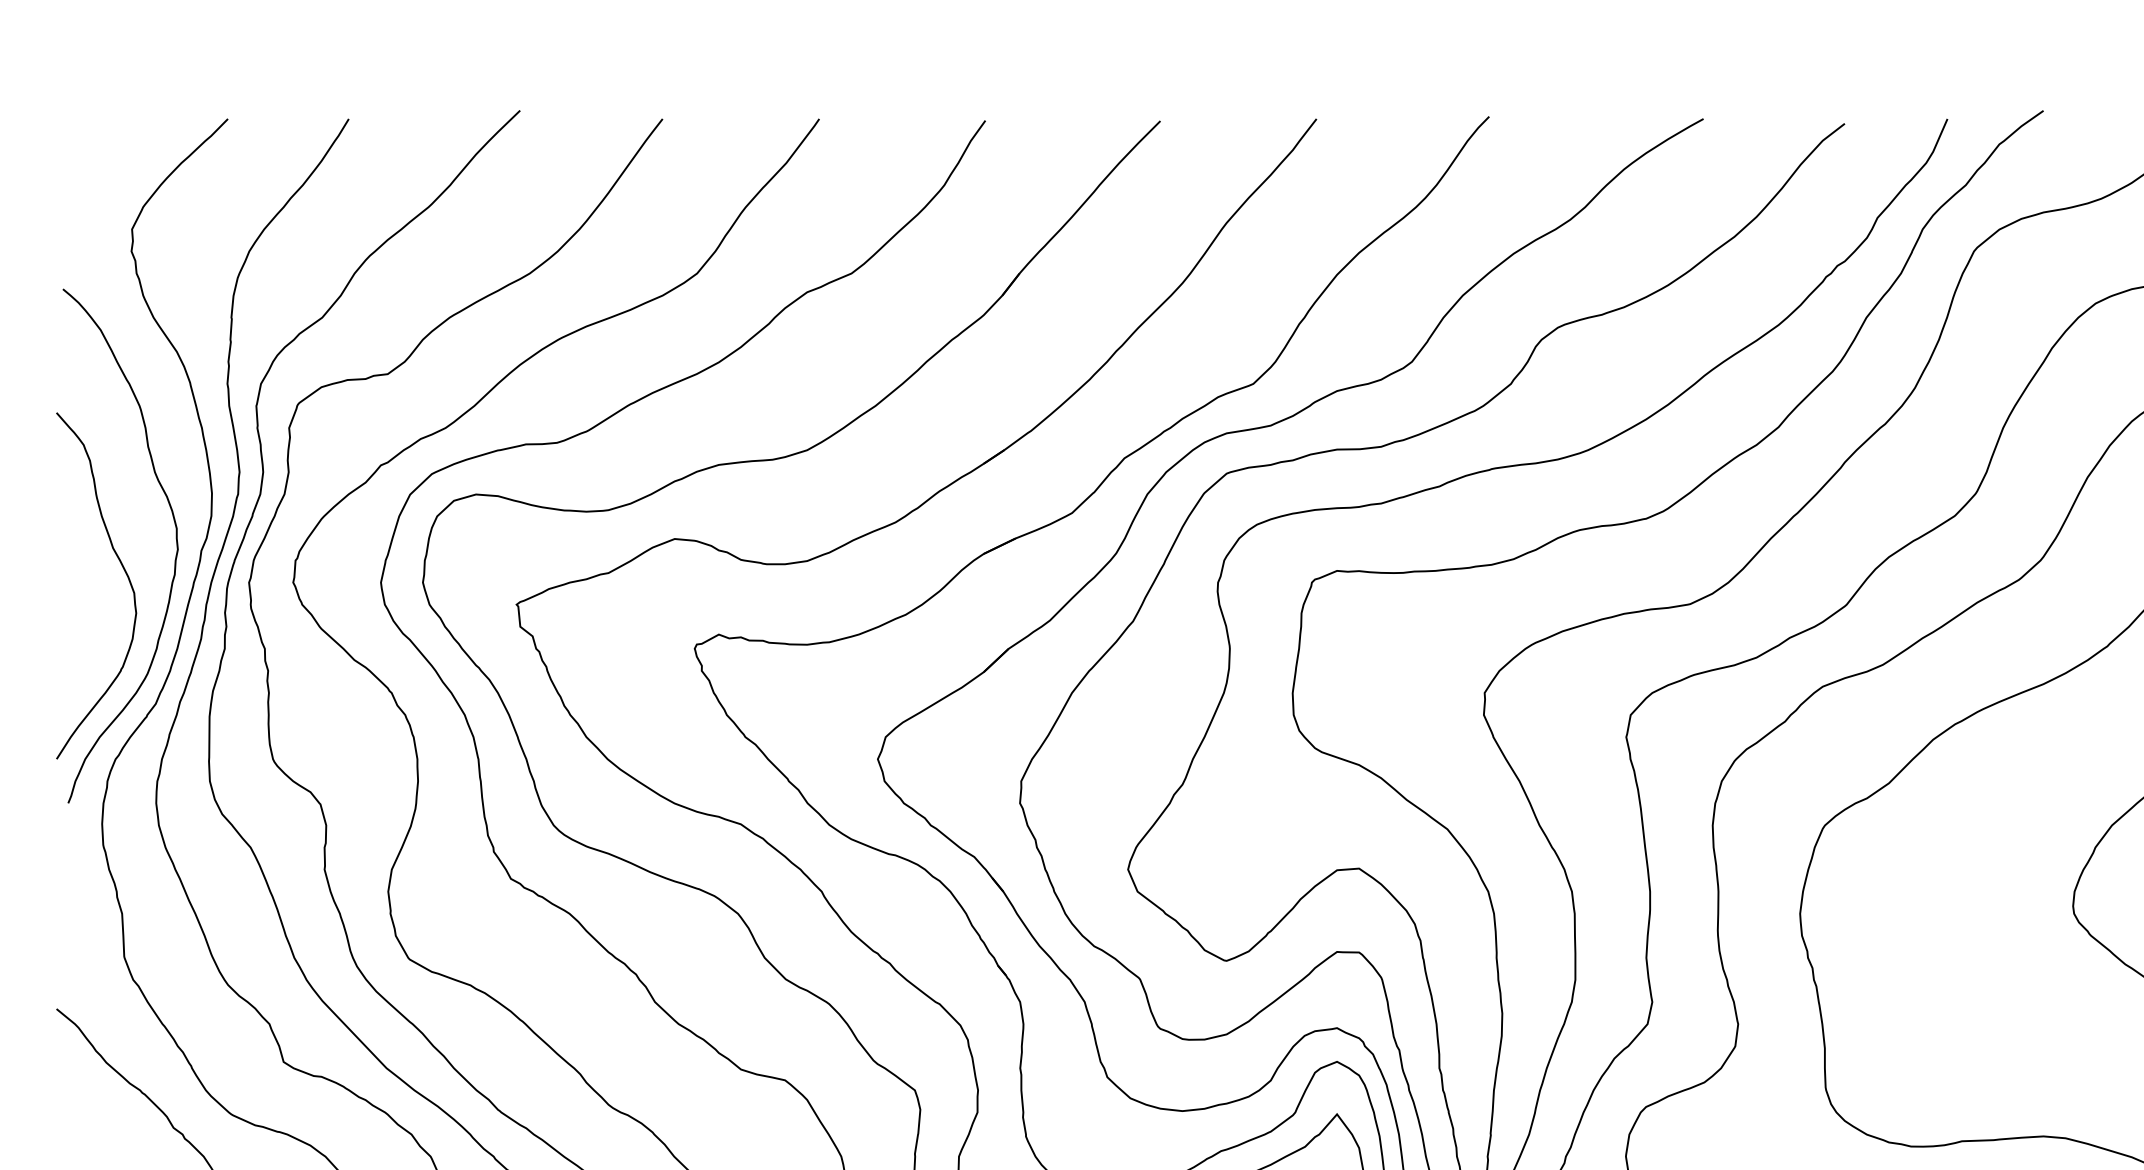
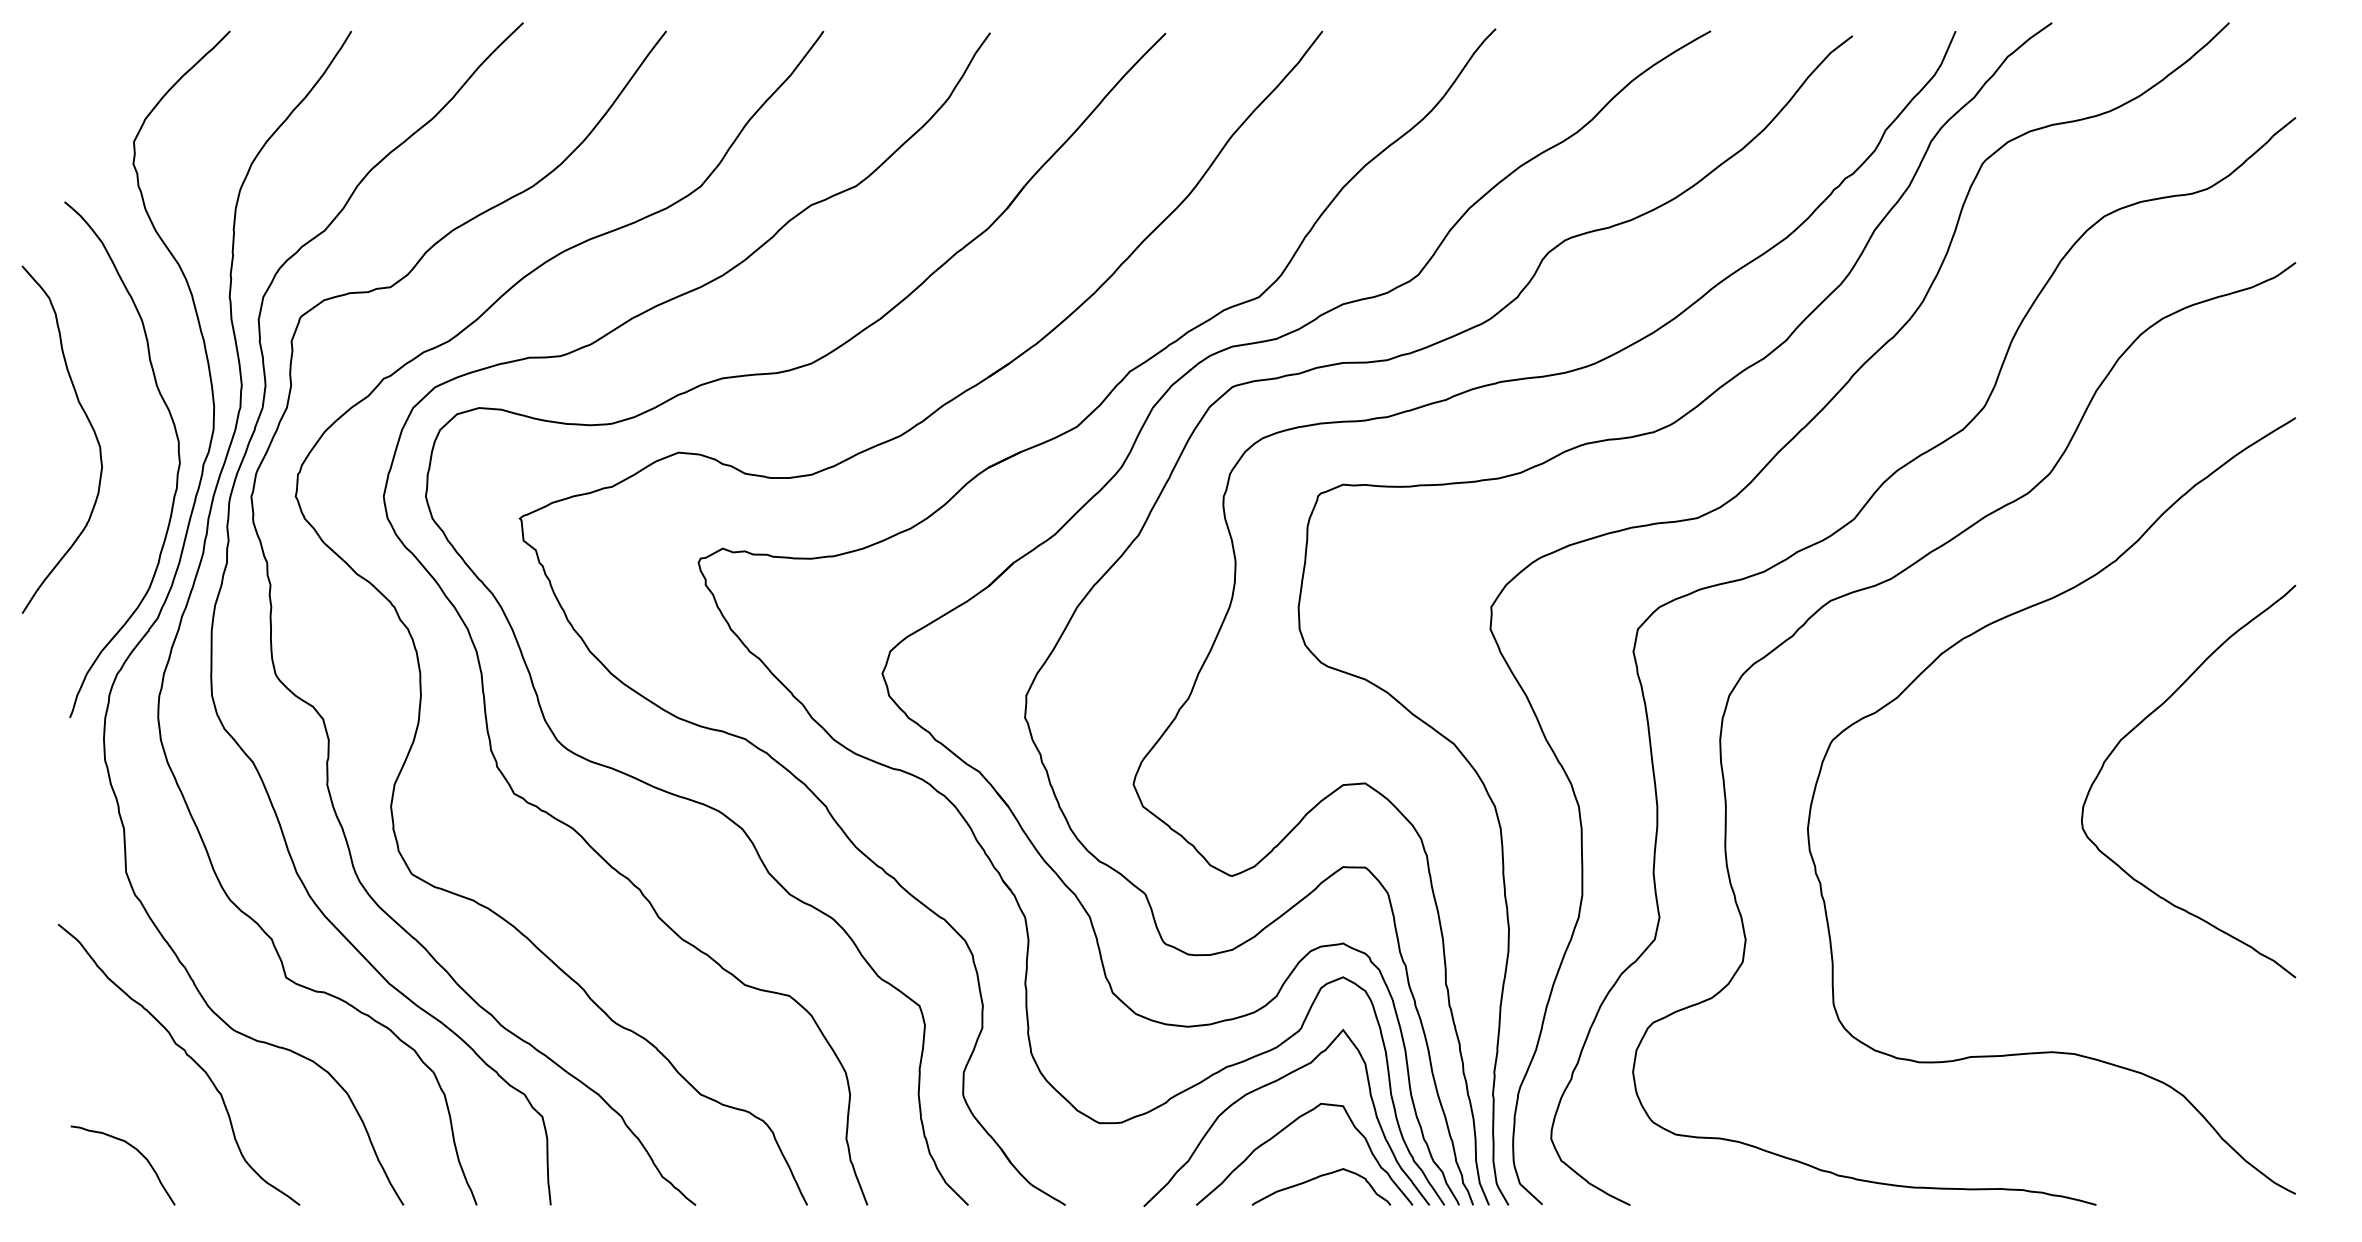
curve: (124, 571) -> (90, 425), moved

